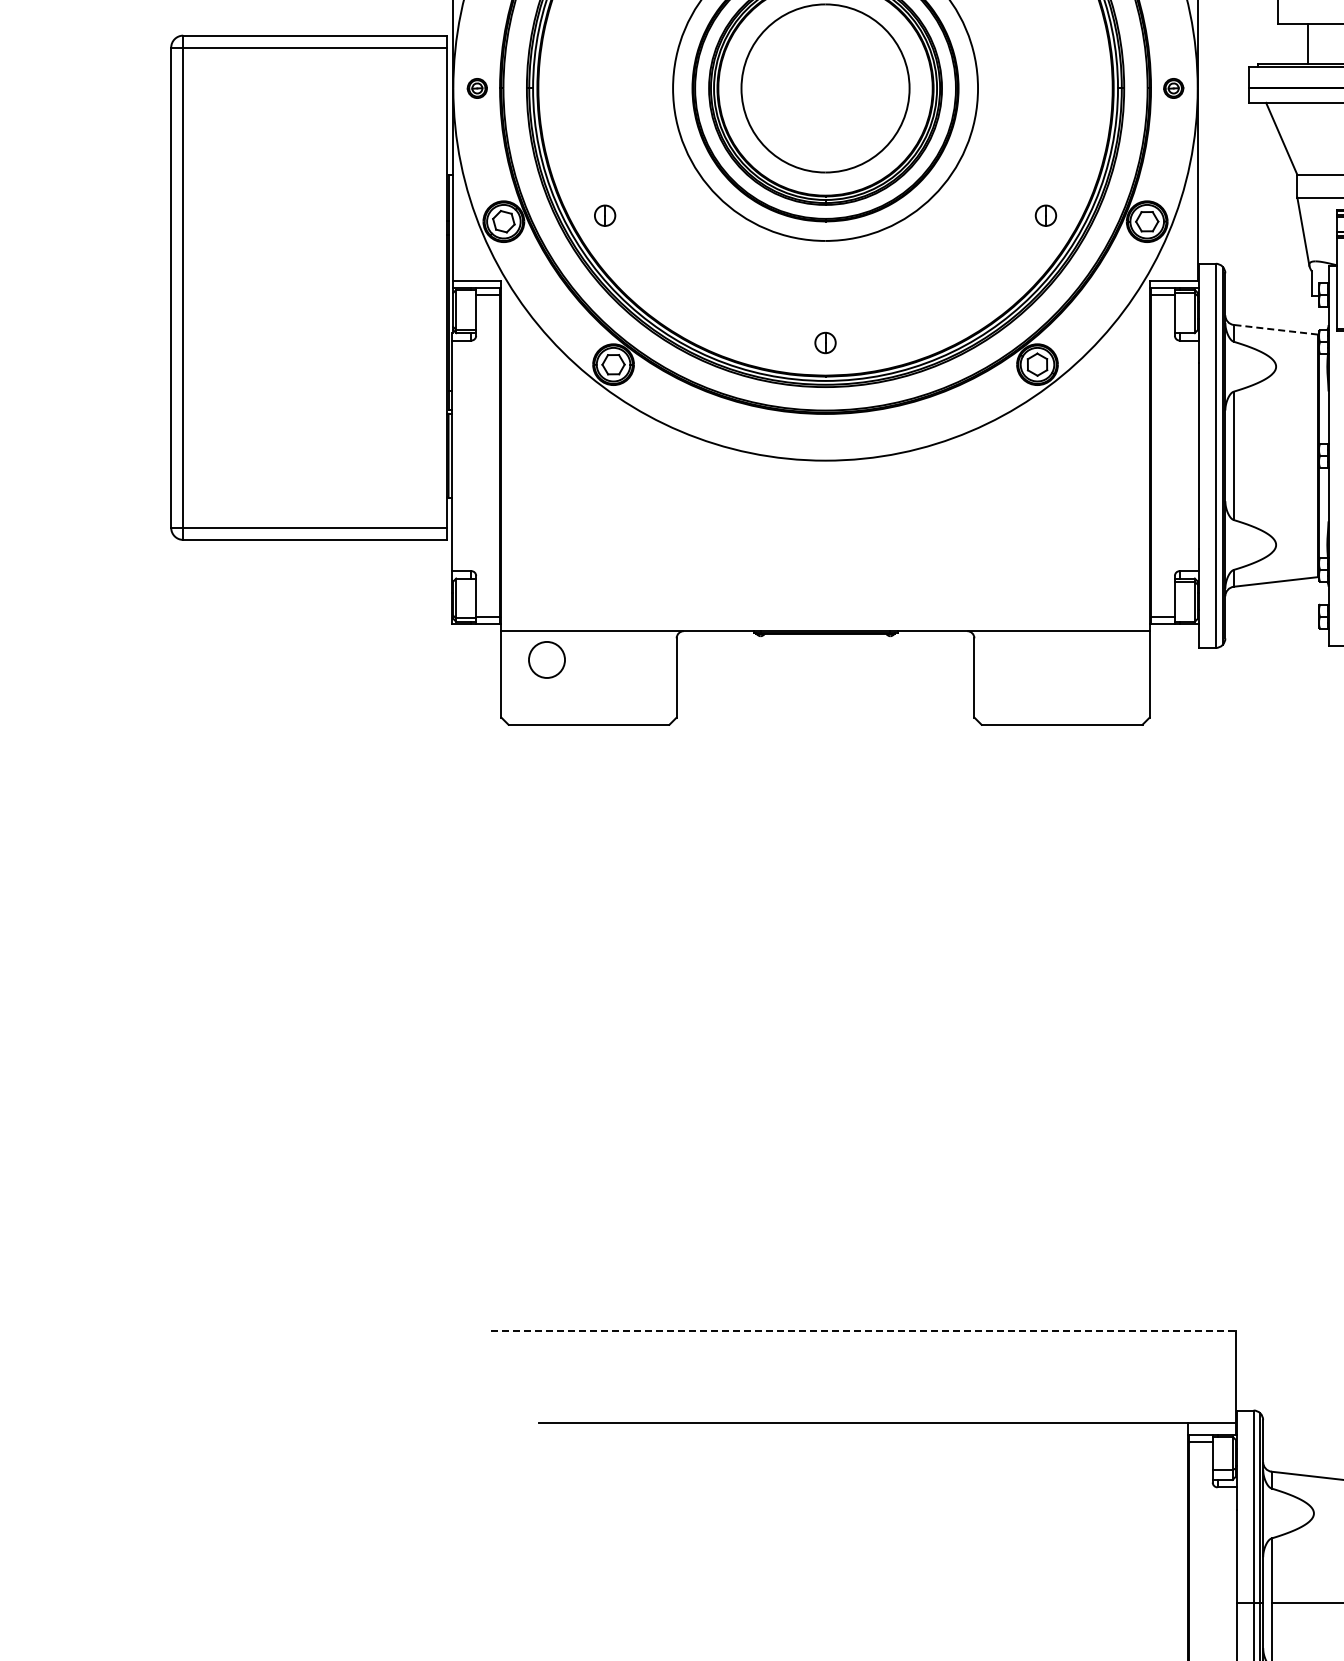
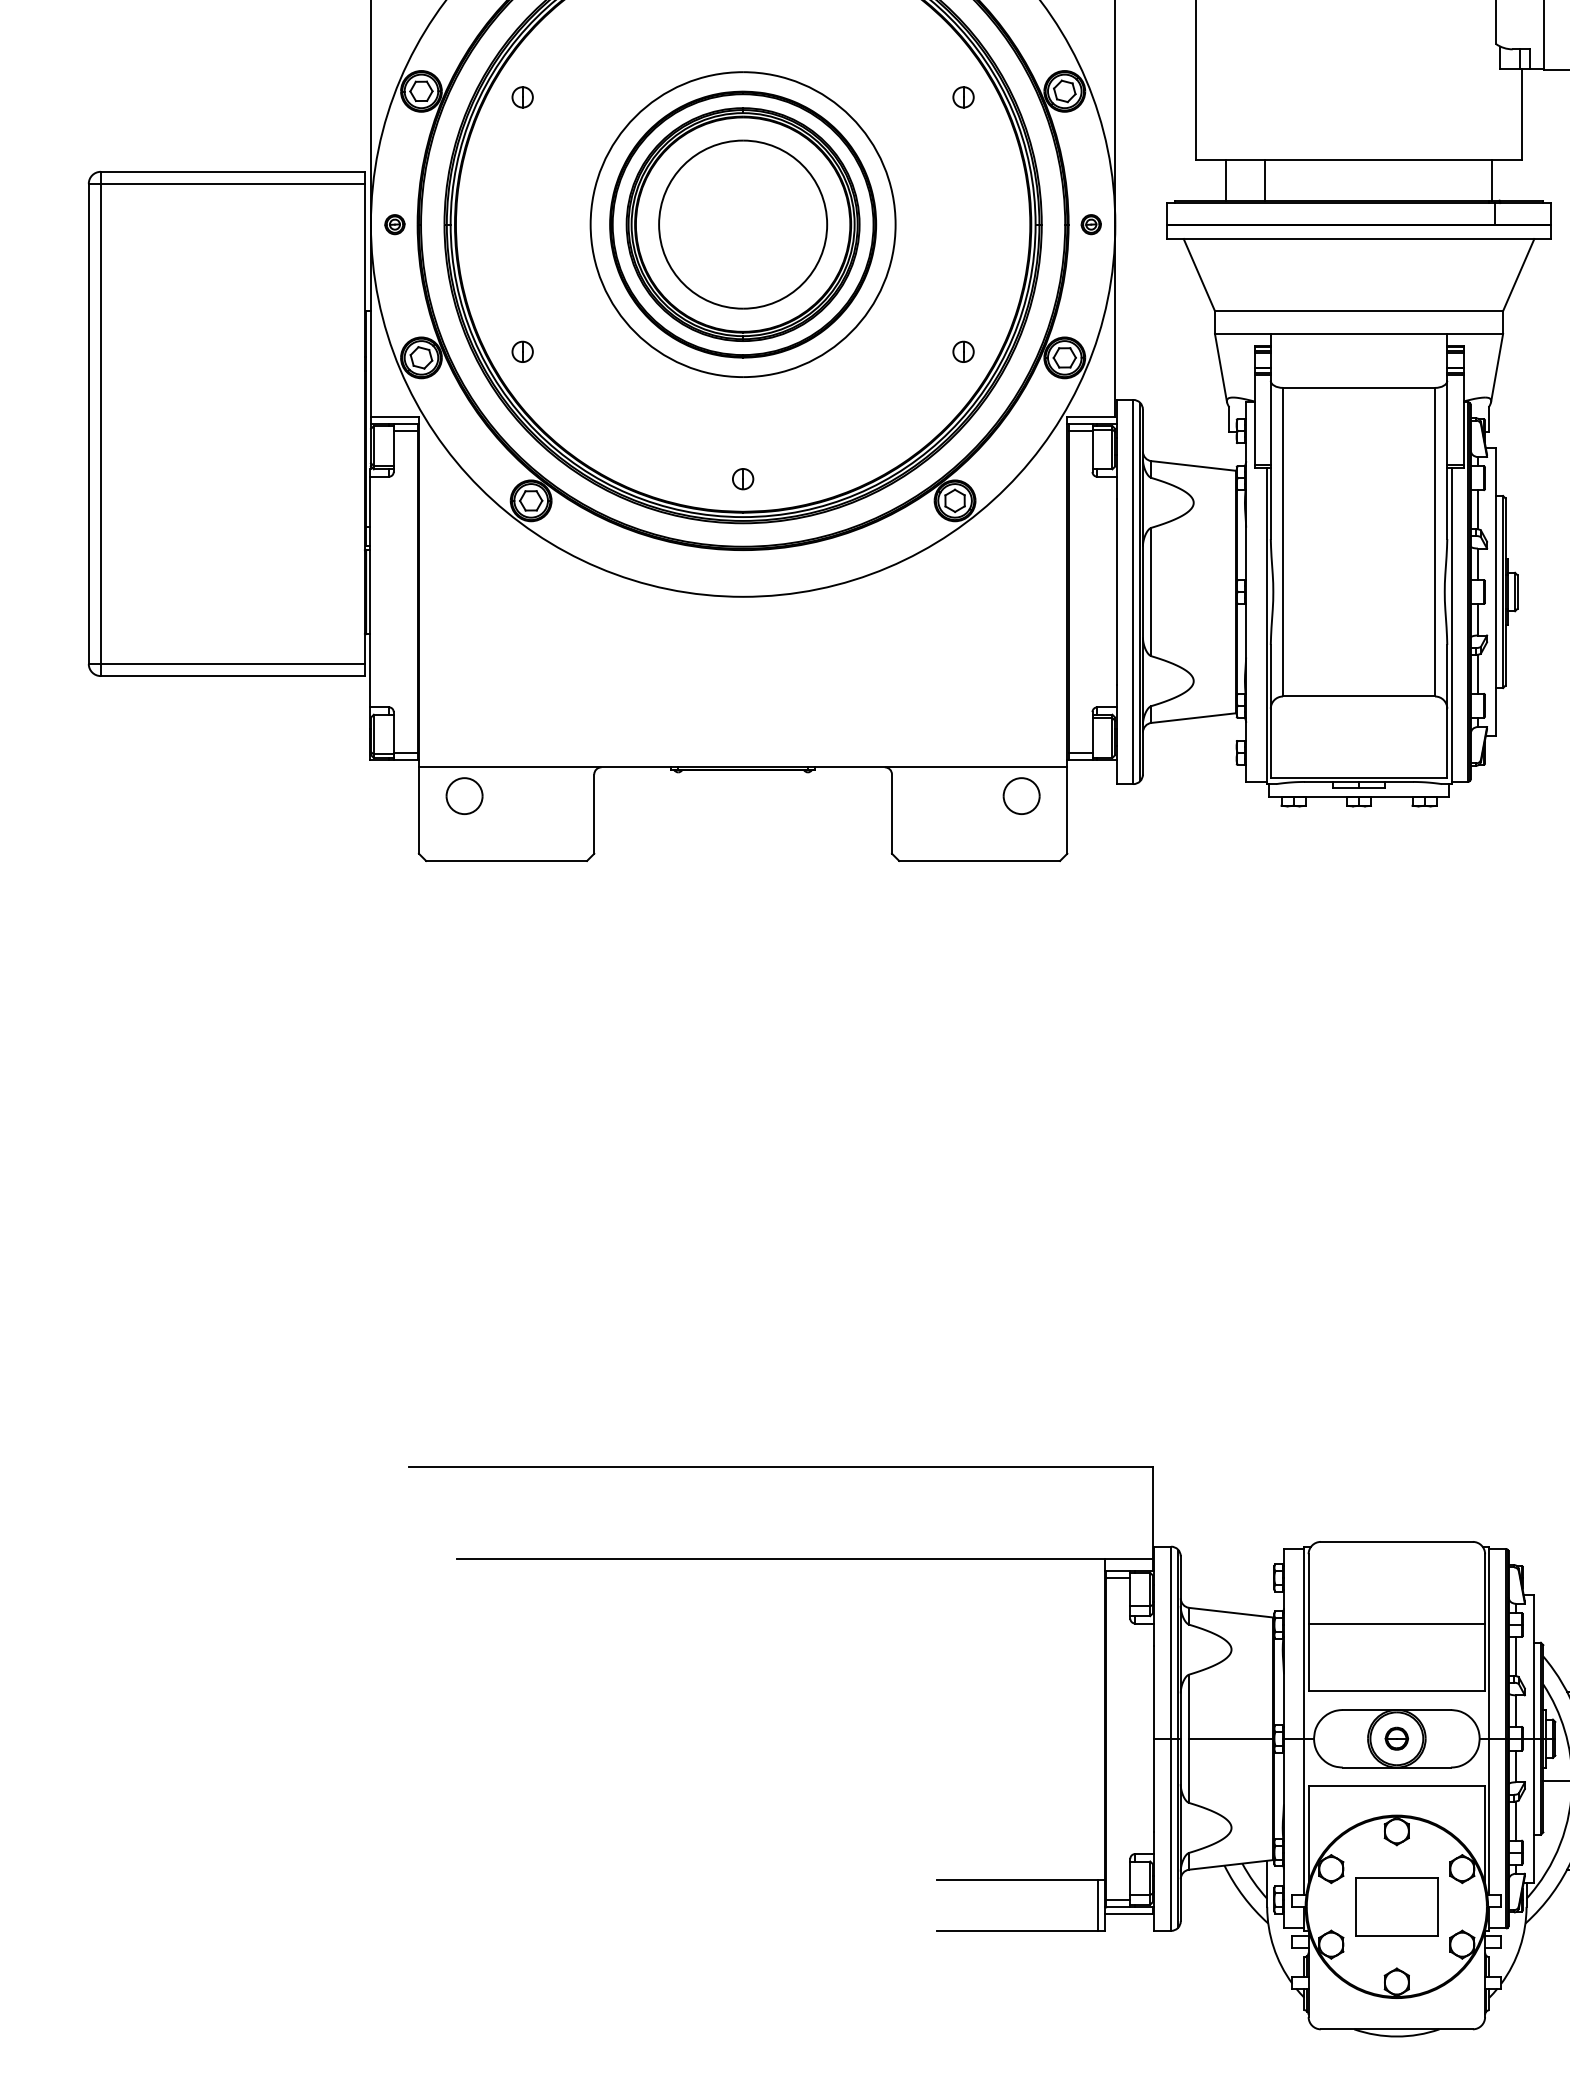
line: (1274, 329) -> (1192, 465), dashed -> solid
part: (1103, 659) -> (1021, 795), added
line: (863, 1331) -> (781, 1467), dashed -> solid

